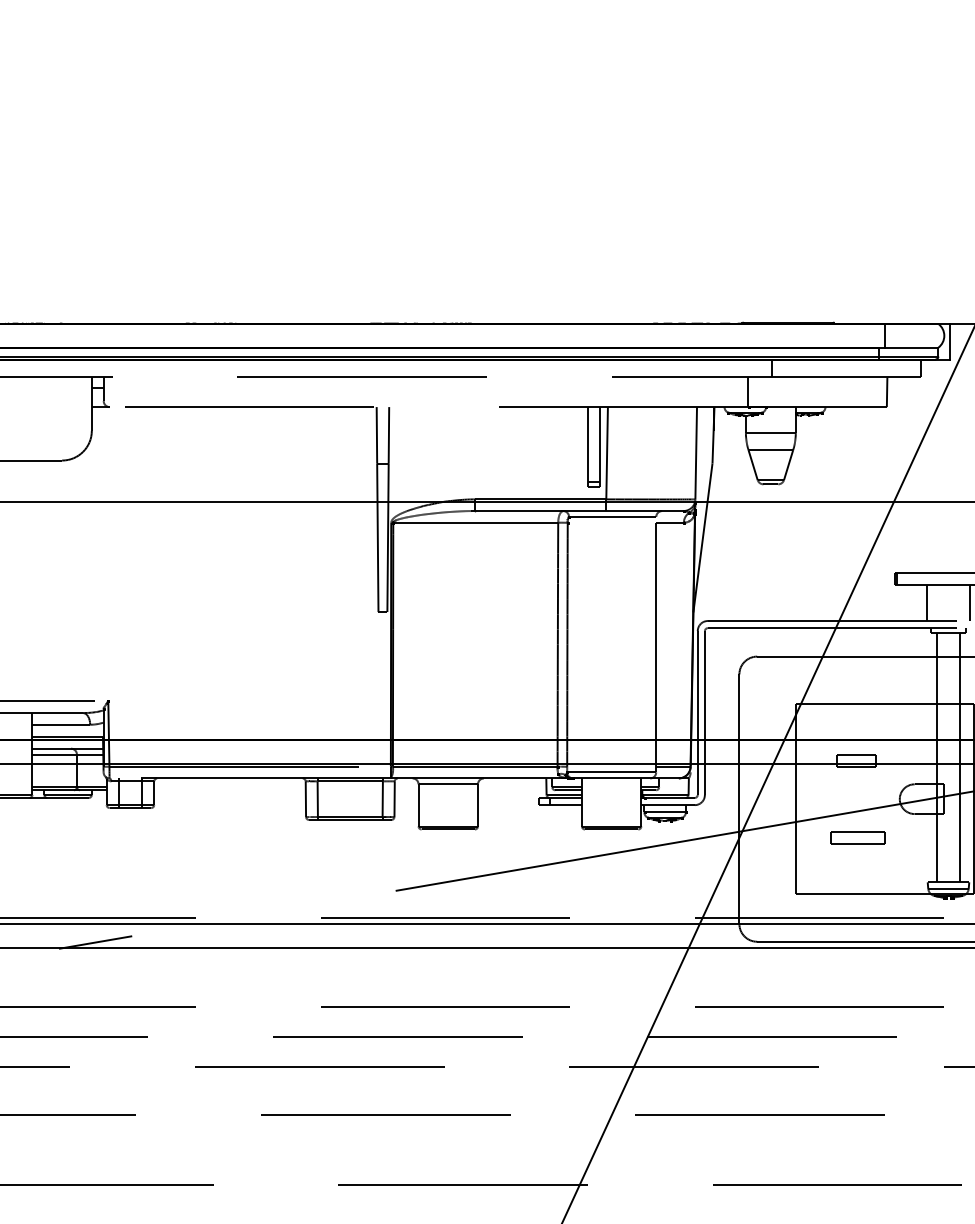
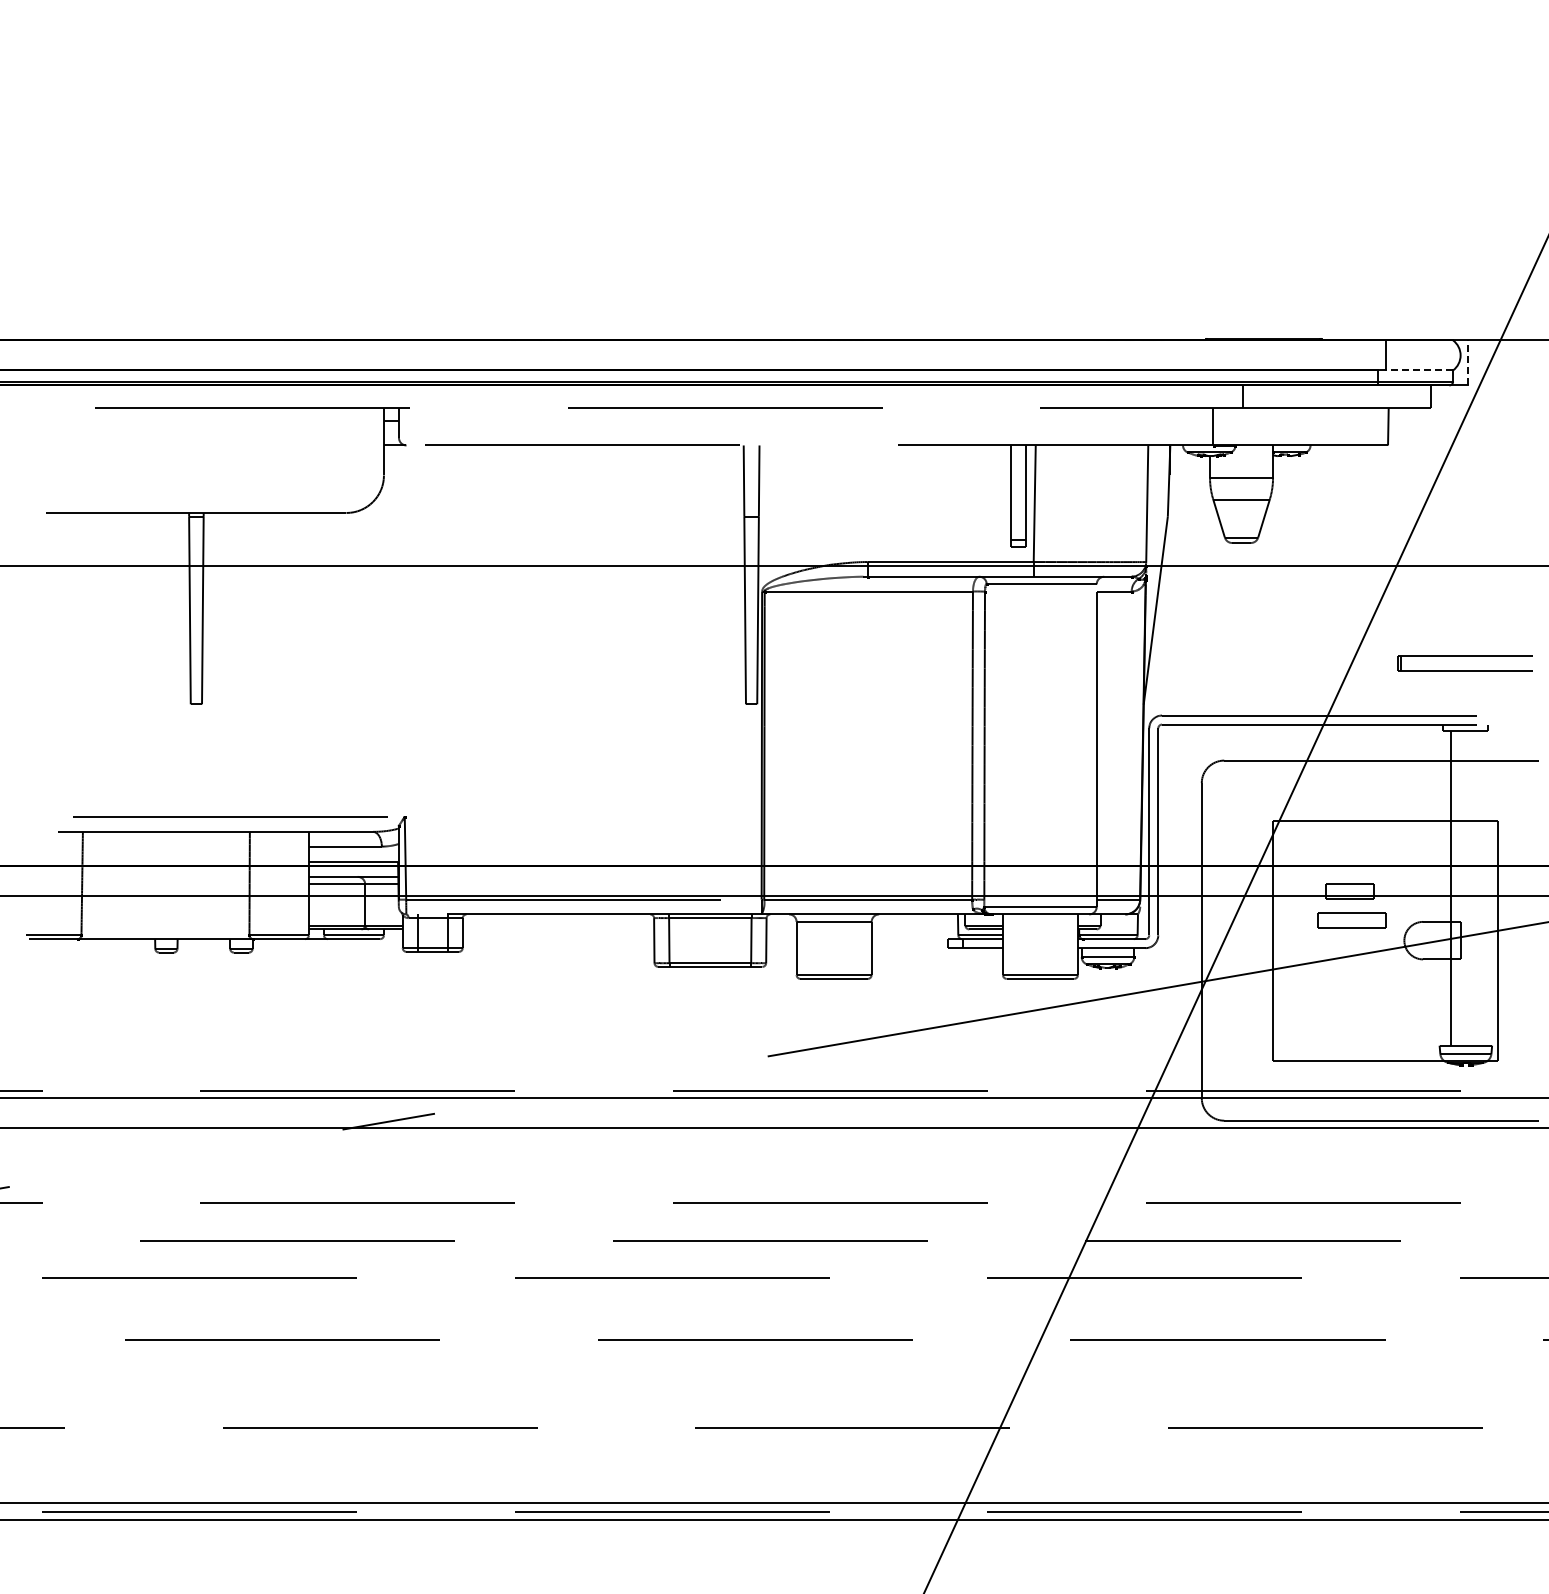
line: (950, 341) -> (1468, 362), solid -> dashed
line: (911, 347) -> (1419, 370), solid -> dashed
line: (927, 602) -> (1439, 692), removed
line: (969, 602) -> (1492, 692), removed
line: (960, 757) -> (1480, 887), removed
part: (857, 837) -> (1351, 920), moved

